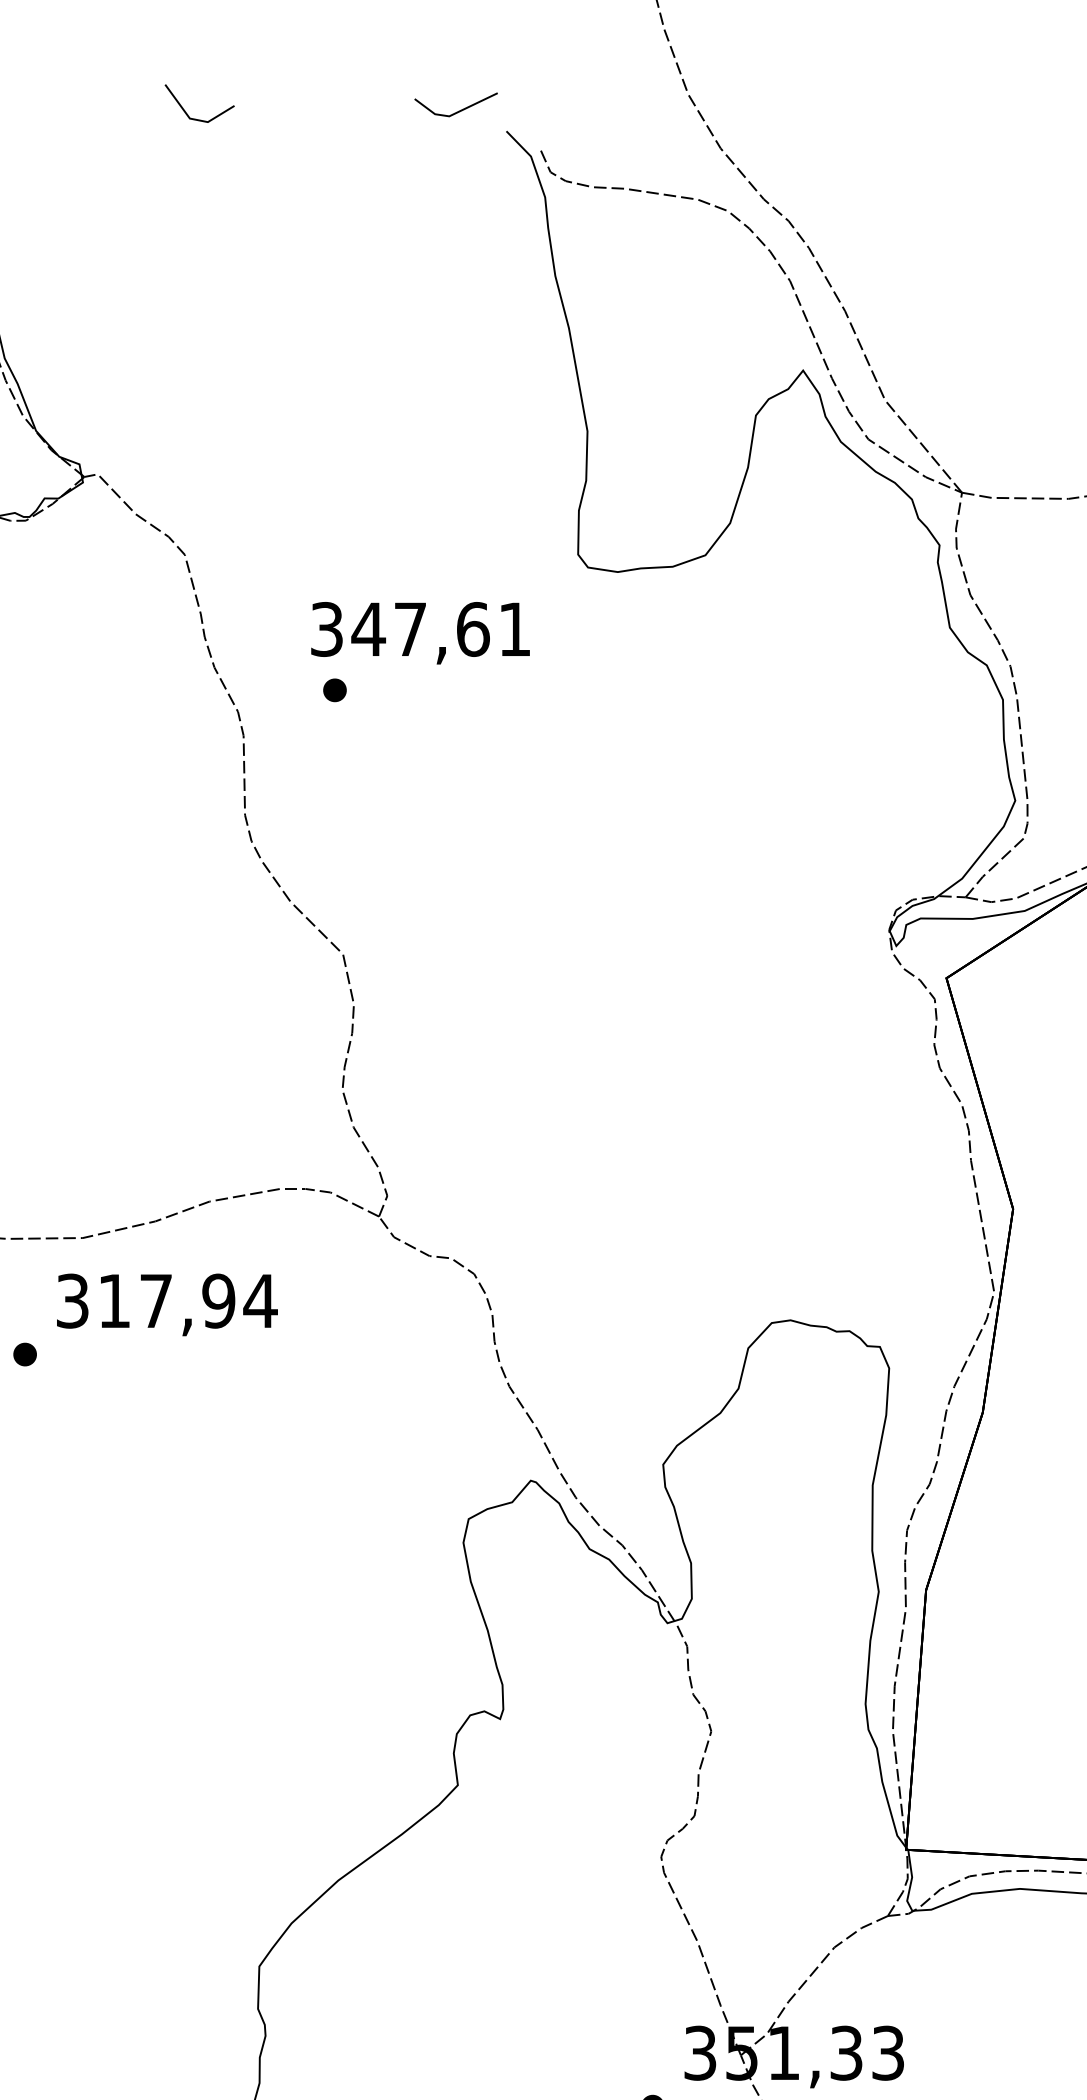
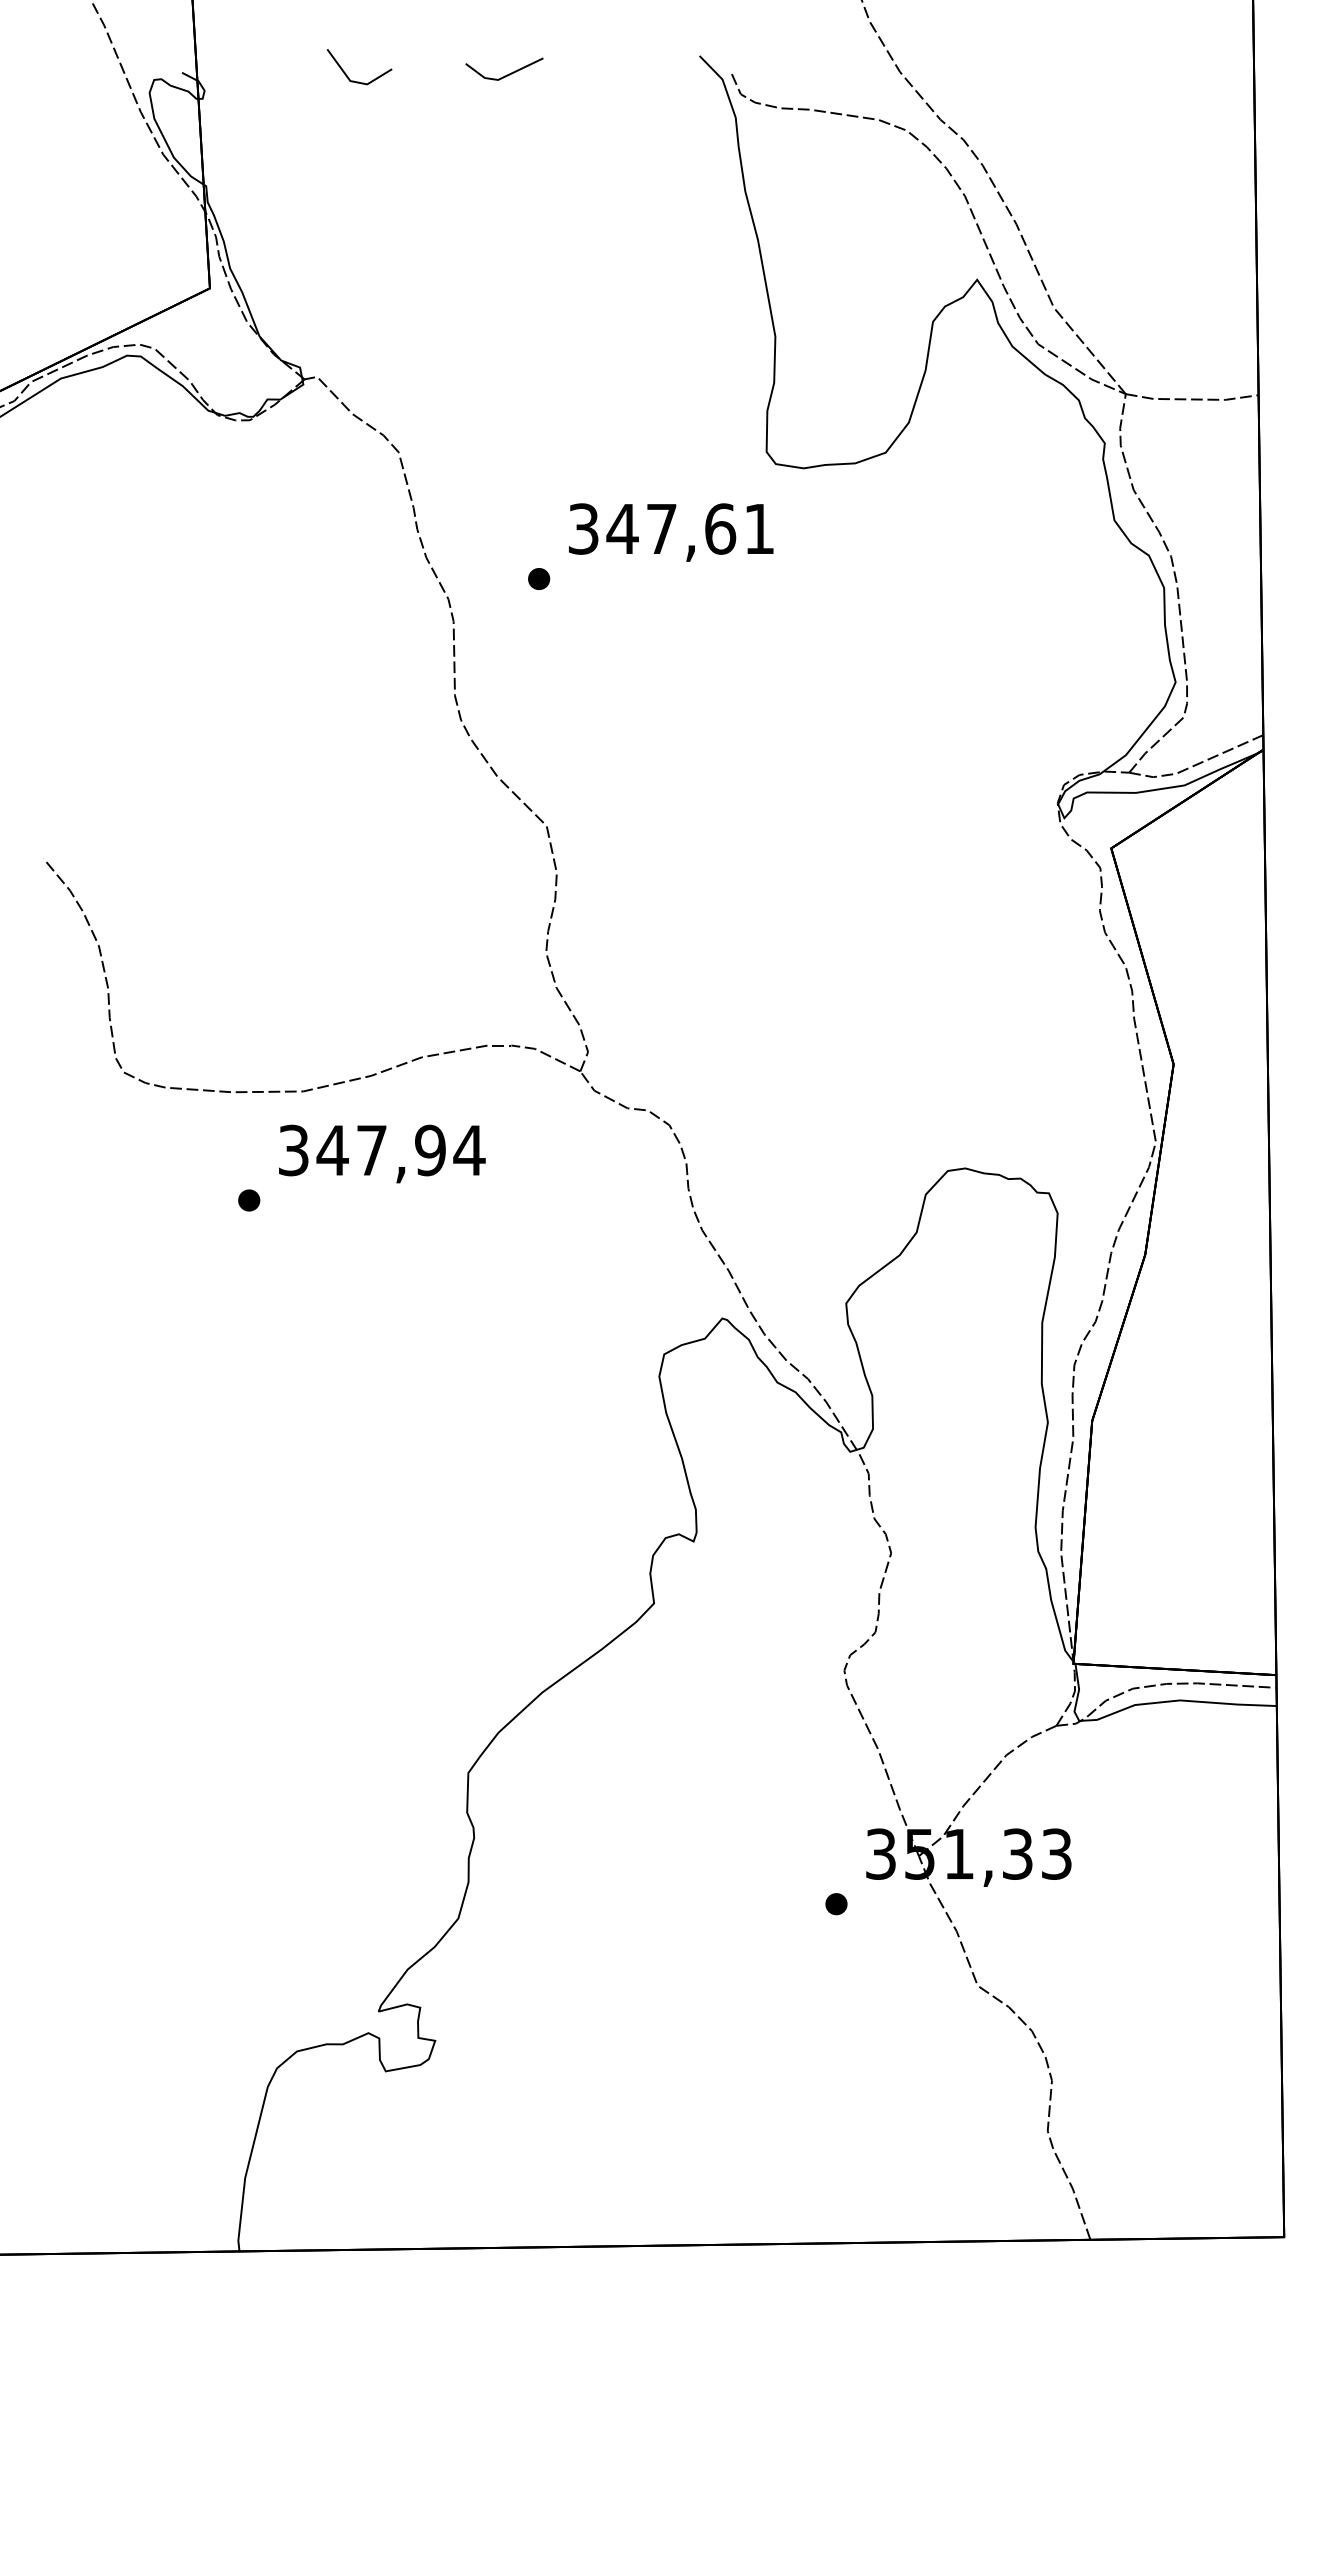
line: (458, 110) -> (506, 74), moved
line: (199, 119) -> (359, 81), moved
text: (420, 633) -> (671, 532), moved
text: (114, 1301) -> (332, 1150), 317,94 -> 347,94

